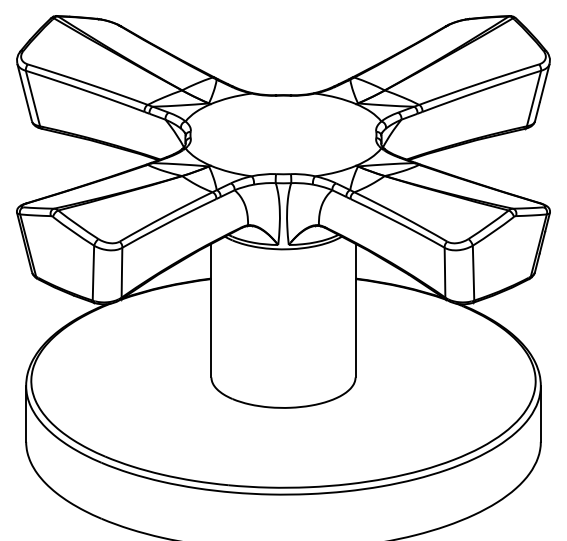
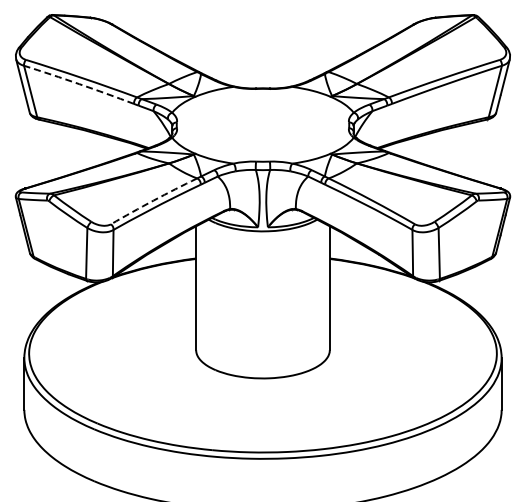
arc: (85, 90) -> (79, 84), solid -> dashed
arc: (165, 216) -> (153, 200), solid -> dashed

